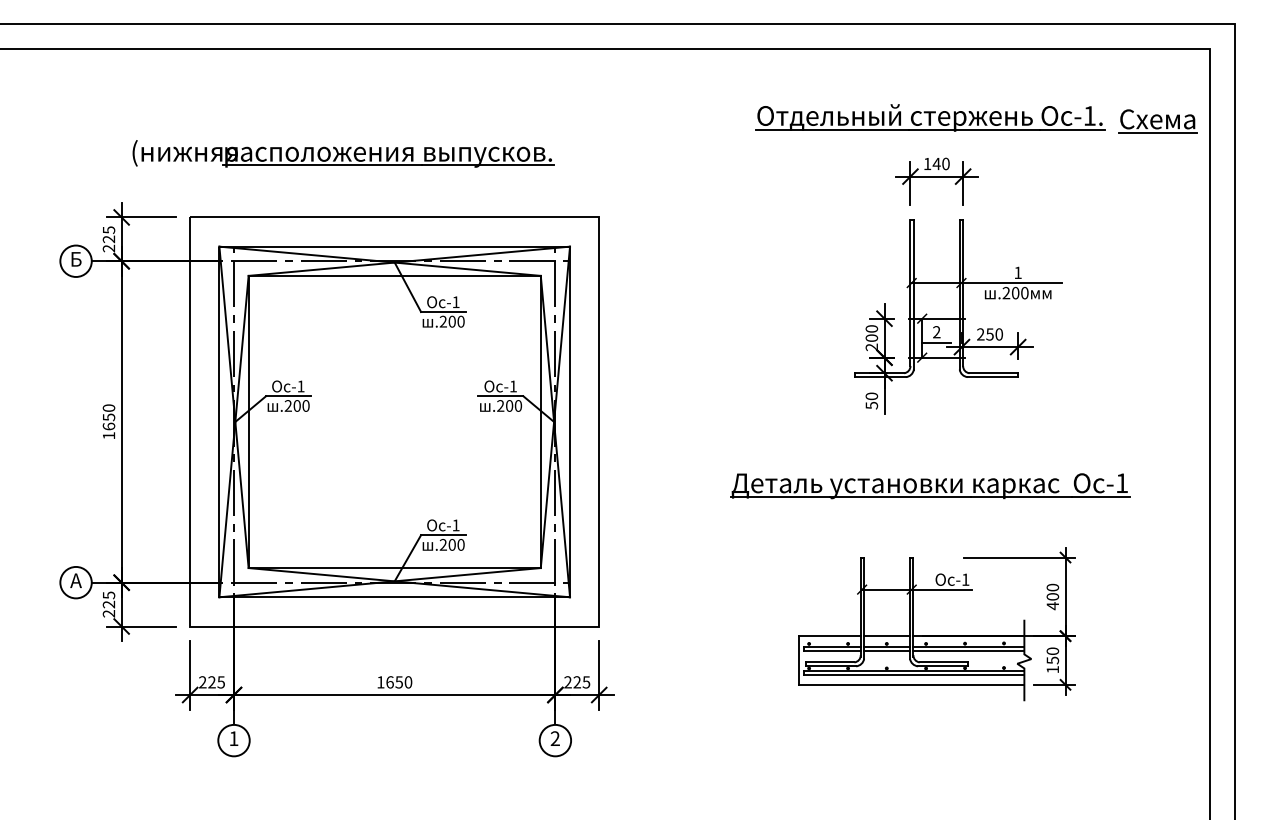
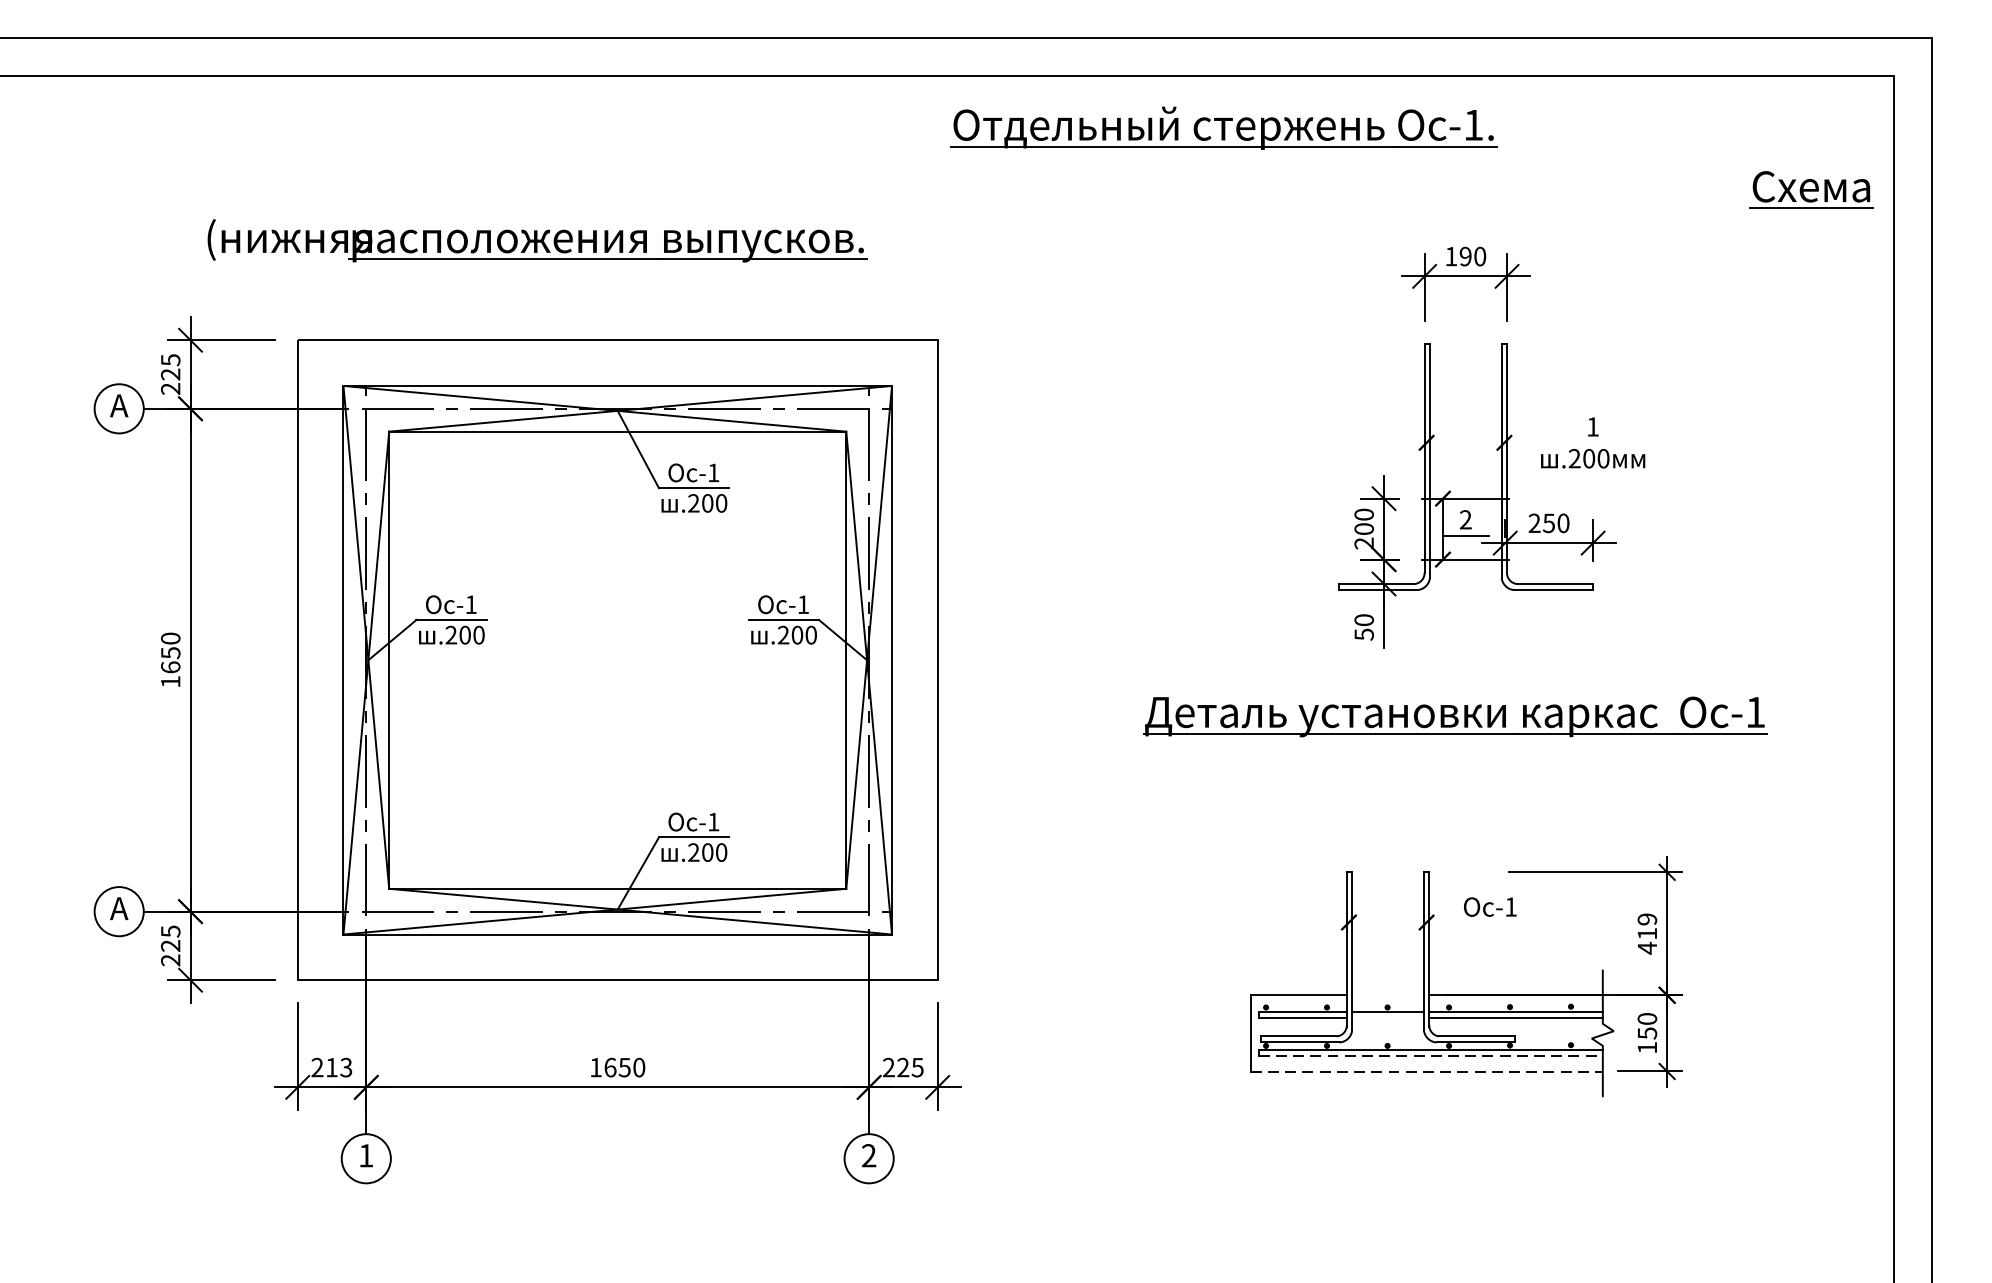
part: (930, 117) -> (1224, 127), moved
text: (936, 163) -> (1465, 255), 140 -> 190
text: (75, 259) -> (118, 406), Б -> А
line: (986, 283) -> (1543, 443), removed
part: (930, 486) -> (1455, 717), moved
line: (917, 589) -> (1435, 922), removed
text: (1052, 591) -> (1646, 925), 400 -> 419
line: (886, 636) -> (1387, 995), removed
line: (886, 650) -> (1387, 1017), removed
line: (914, 675) -> (1430, 1056), solid -> dashed
text: (216, 682) -> (338, 1067), 225 -> 213
line: (912, 684) -> (1427, 1070), solid -> dashed

